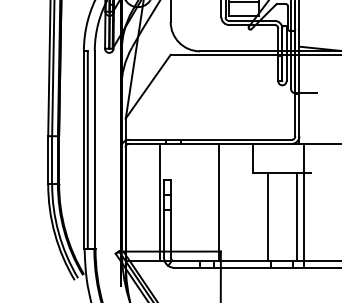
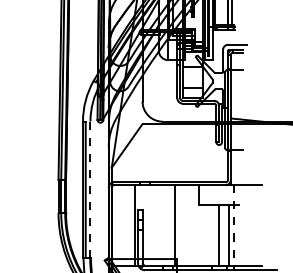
line: (94, 151) -> (90, 190), solid -> dashed
line: (303, 202) -> (233, 225), solid -> dashed
line: (268, 217) -> (219, 235), moved

